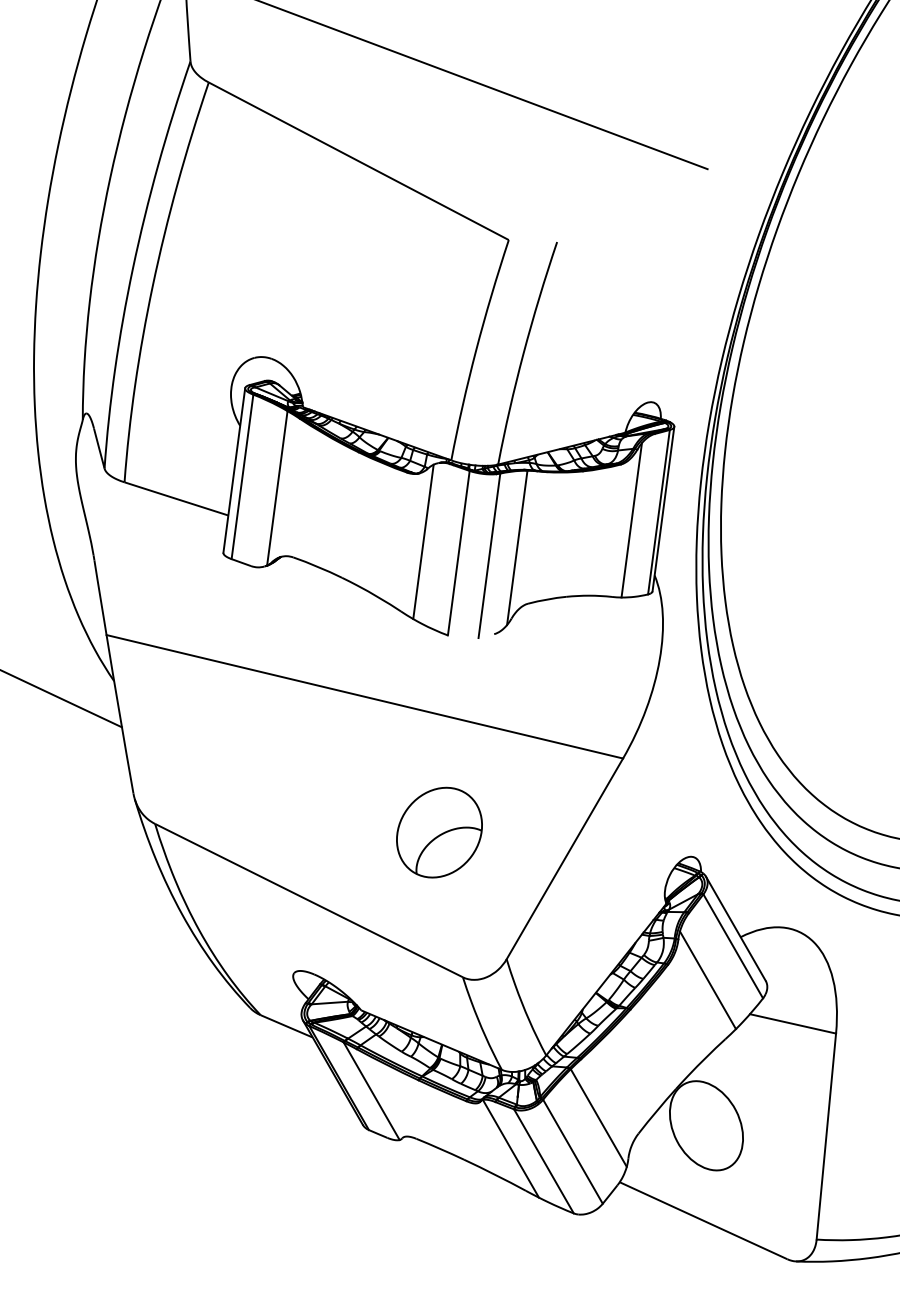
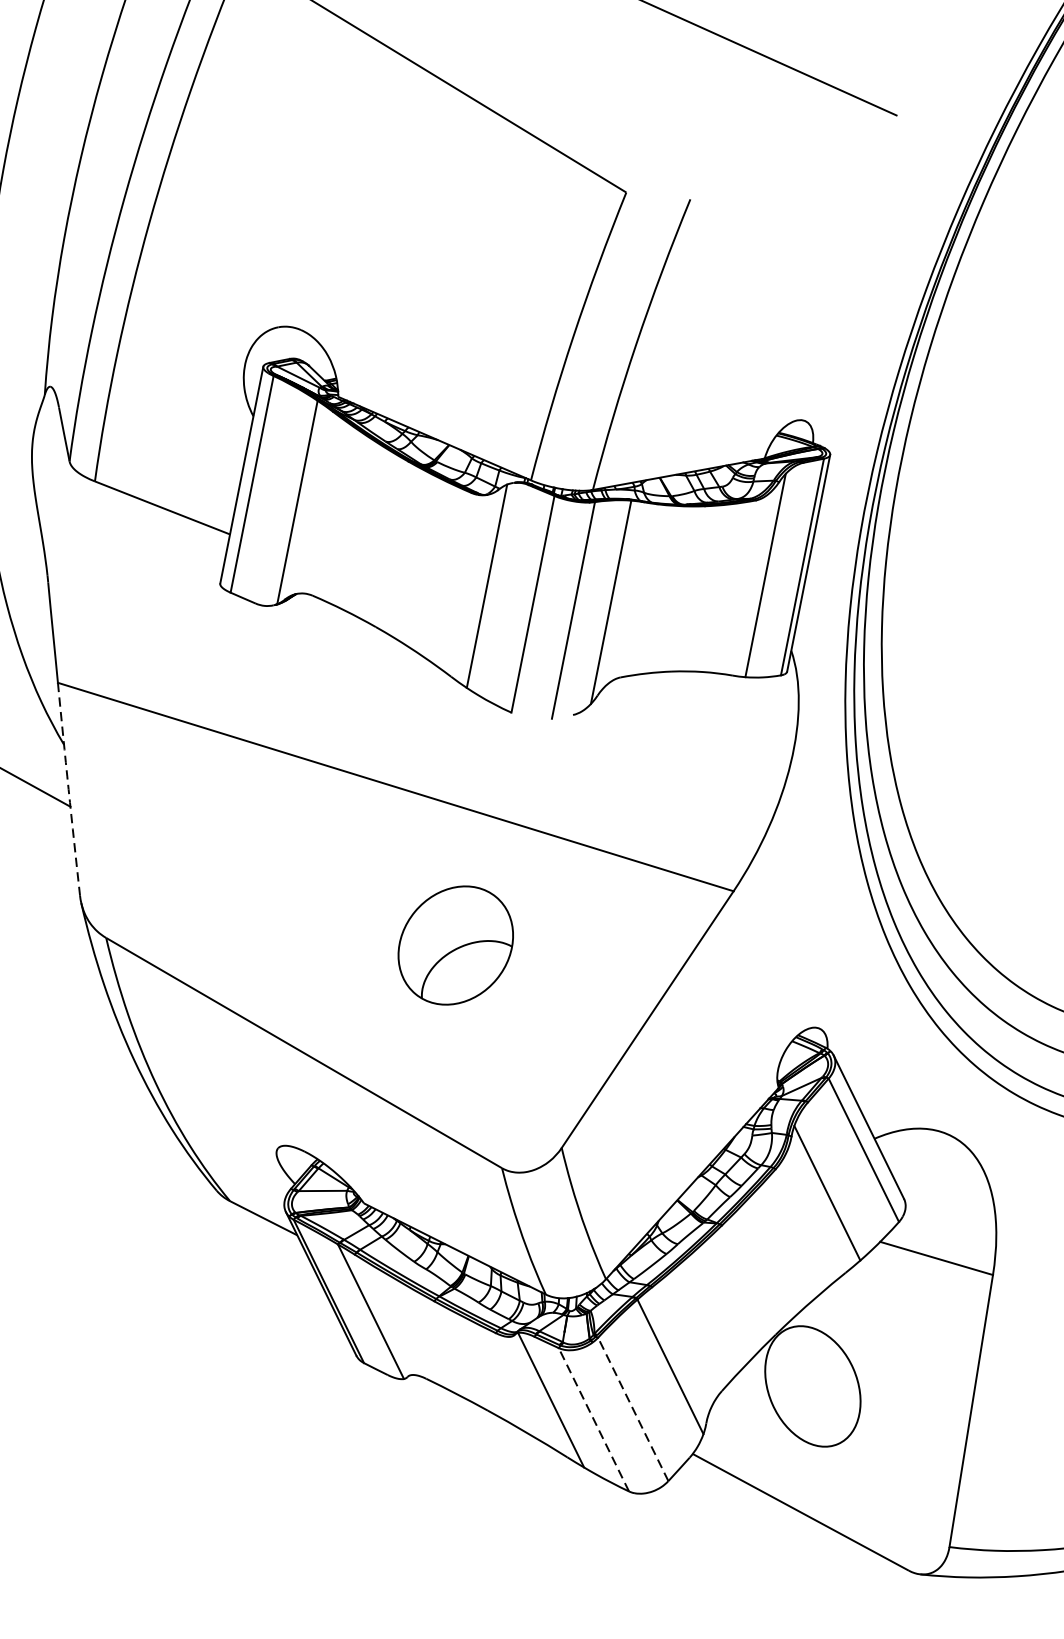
arc: (119, 714) -> (68, 789), solid -> dashed
part: (439, 832) -> (455, 945), moved
line: (572, 1151) -> (632, 1409), solid -> dashed
line: (543, 1161) -> (593, 1419), solid -> dashed

